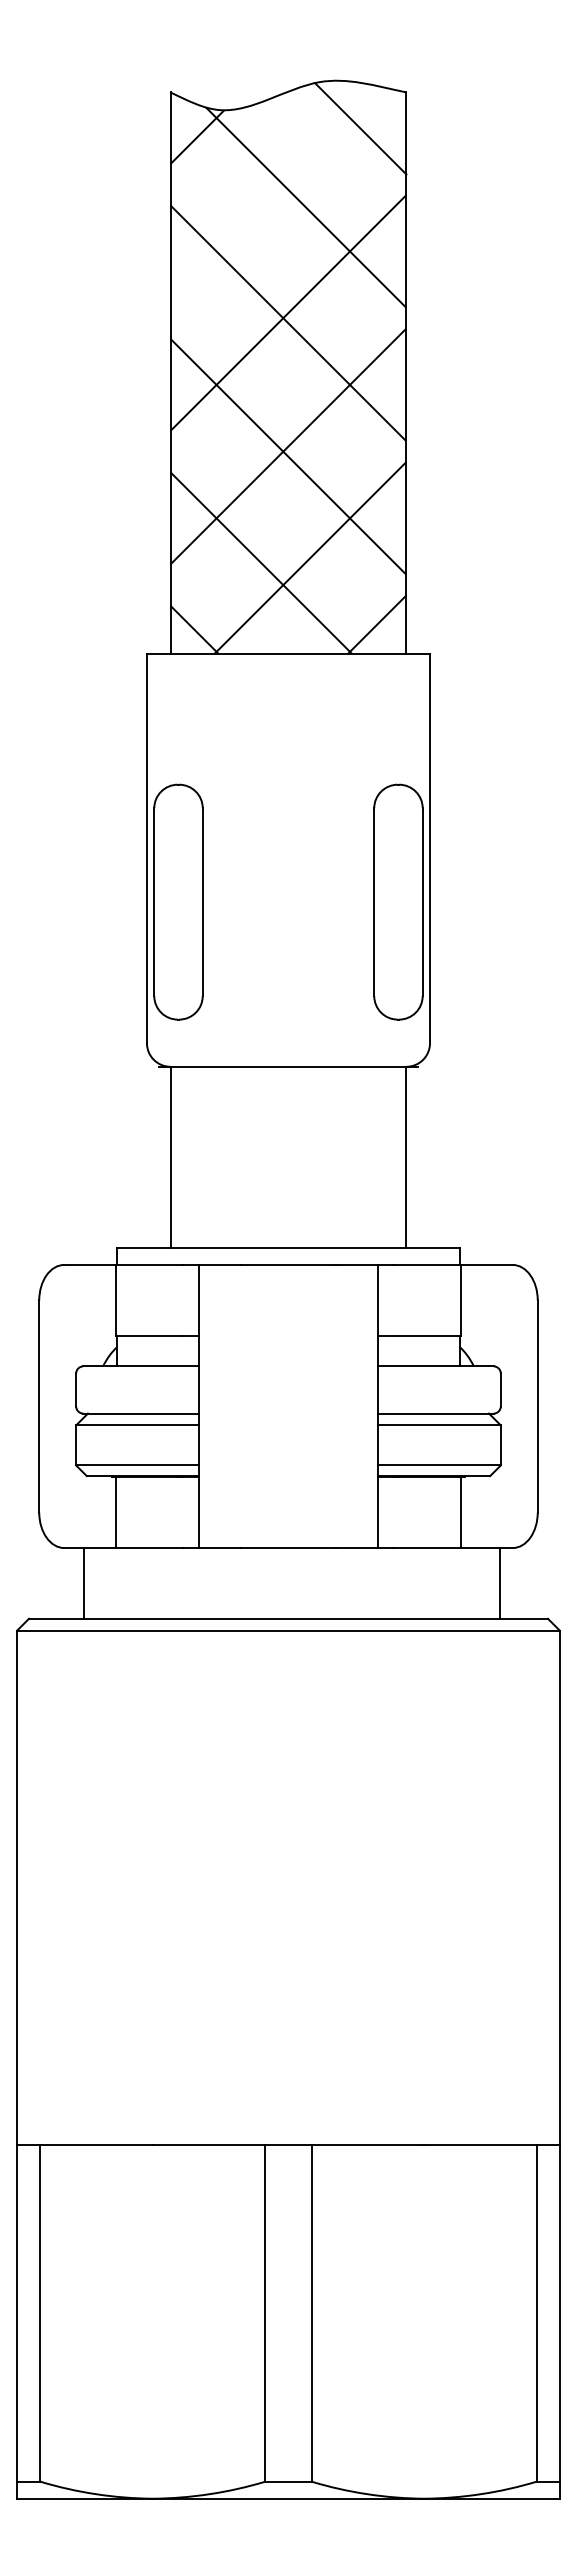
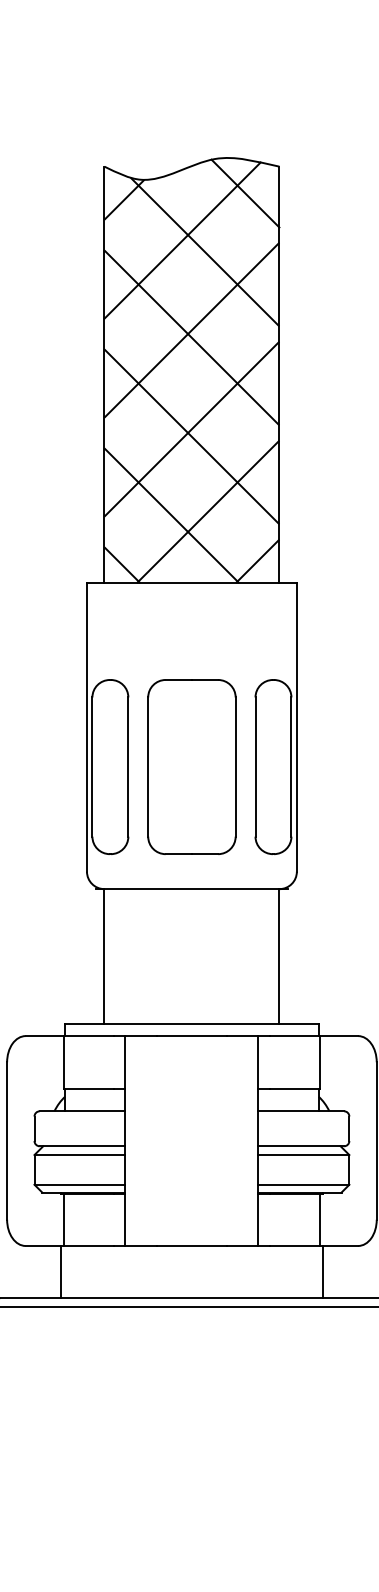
line: (275, 191) -> (182, 240), added
part: (288, 901) -> (191, 766), added
line: (83, 1583) -> (60, 1272), moved
line: (500, 1583) -> (323, 1272), moved

